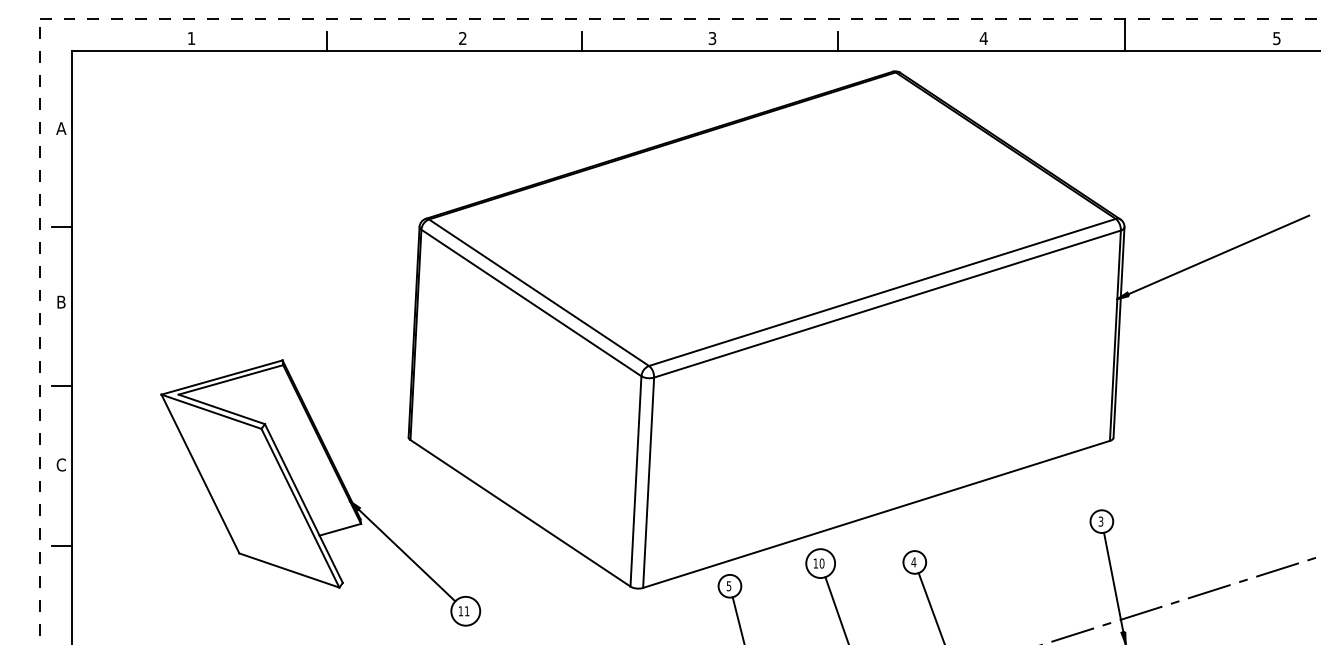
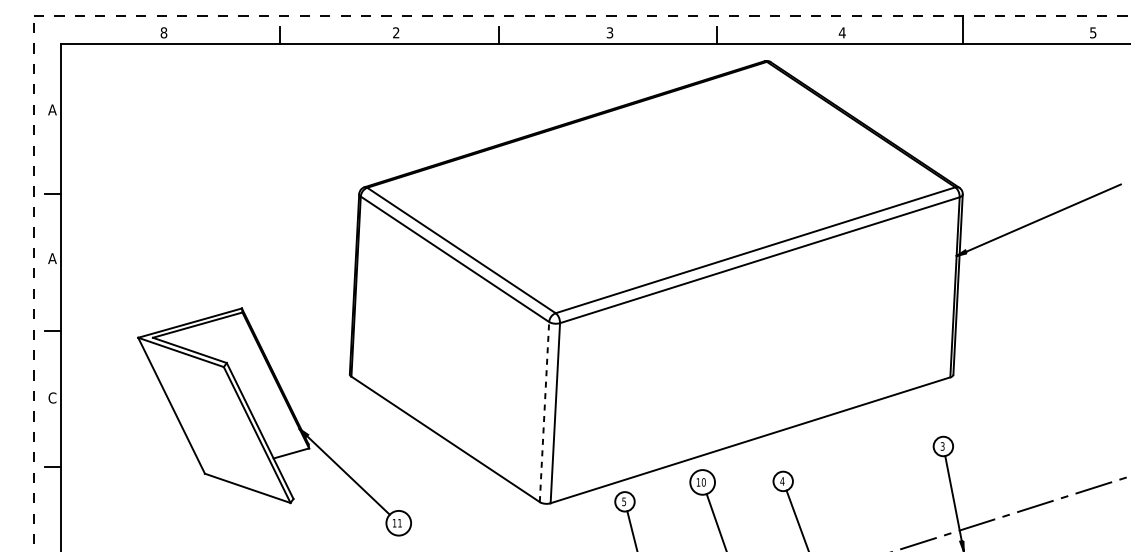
text: (191, 38) -> (163, 32), 1 -> 8
text: (61, 301) -> (52, 258), B -> A
line: (635, 480) -> (544, 411), solid -> dashed

